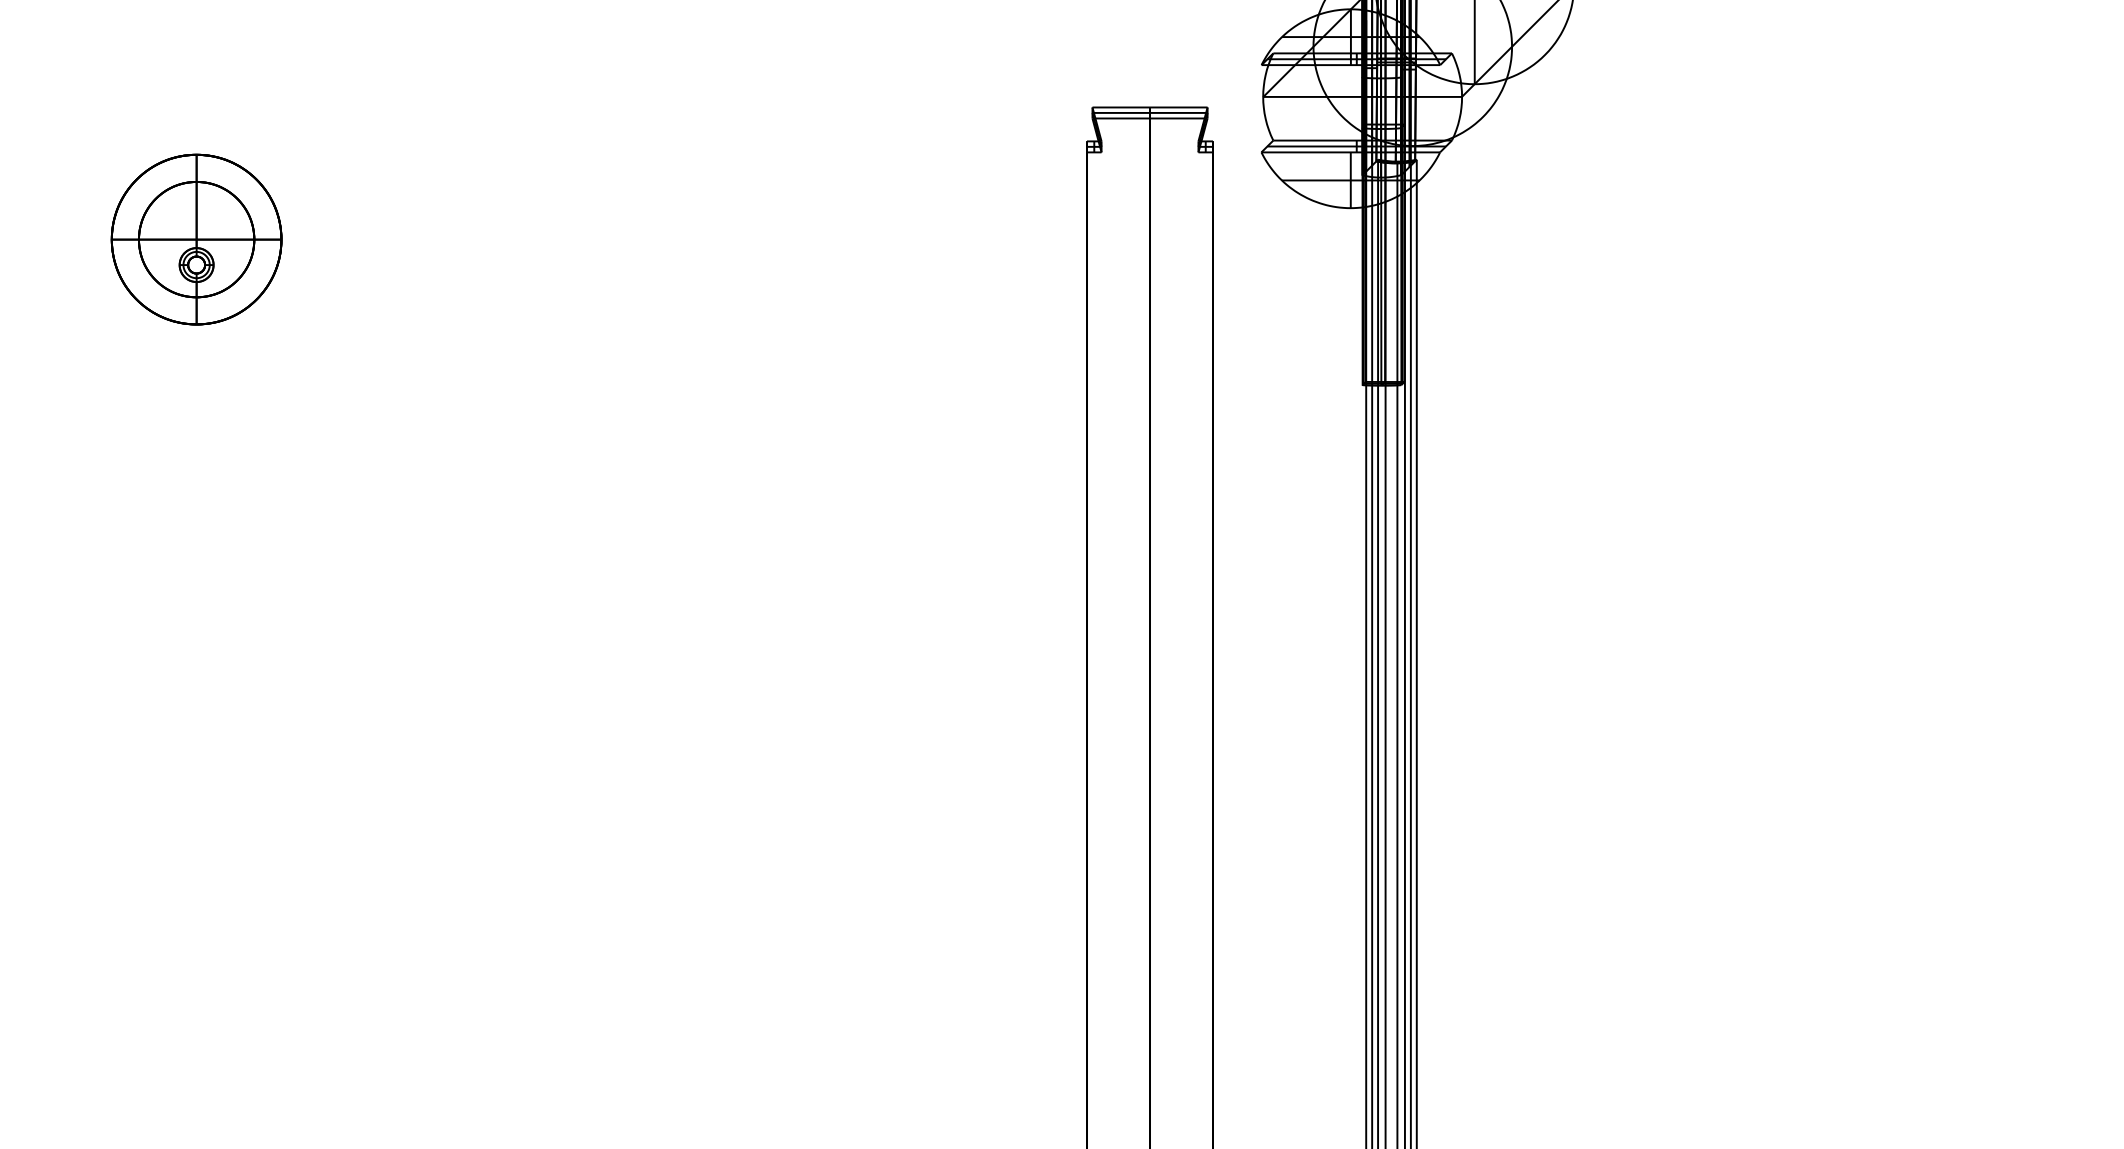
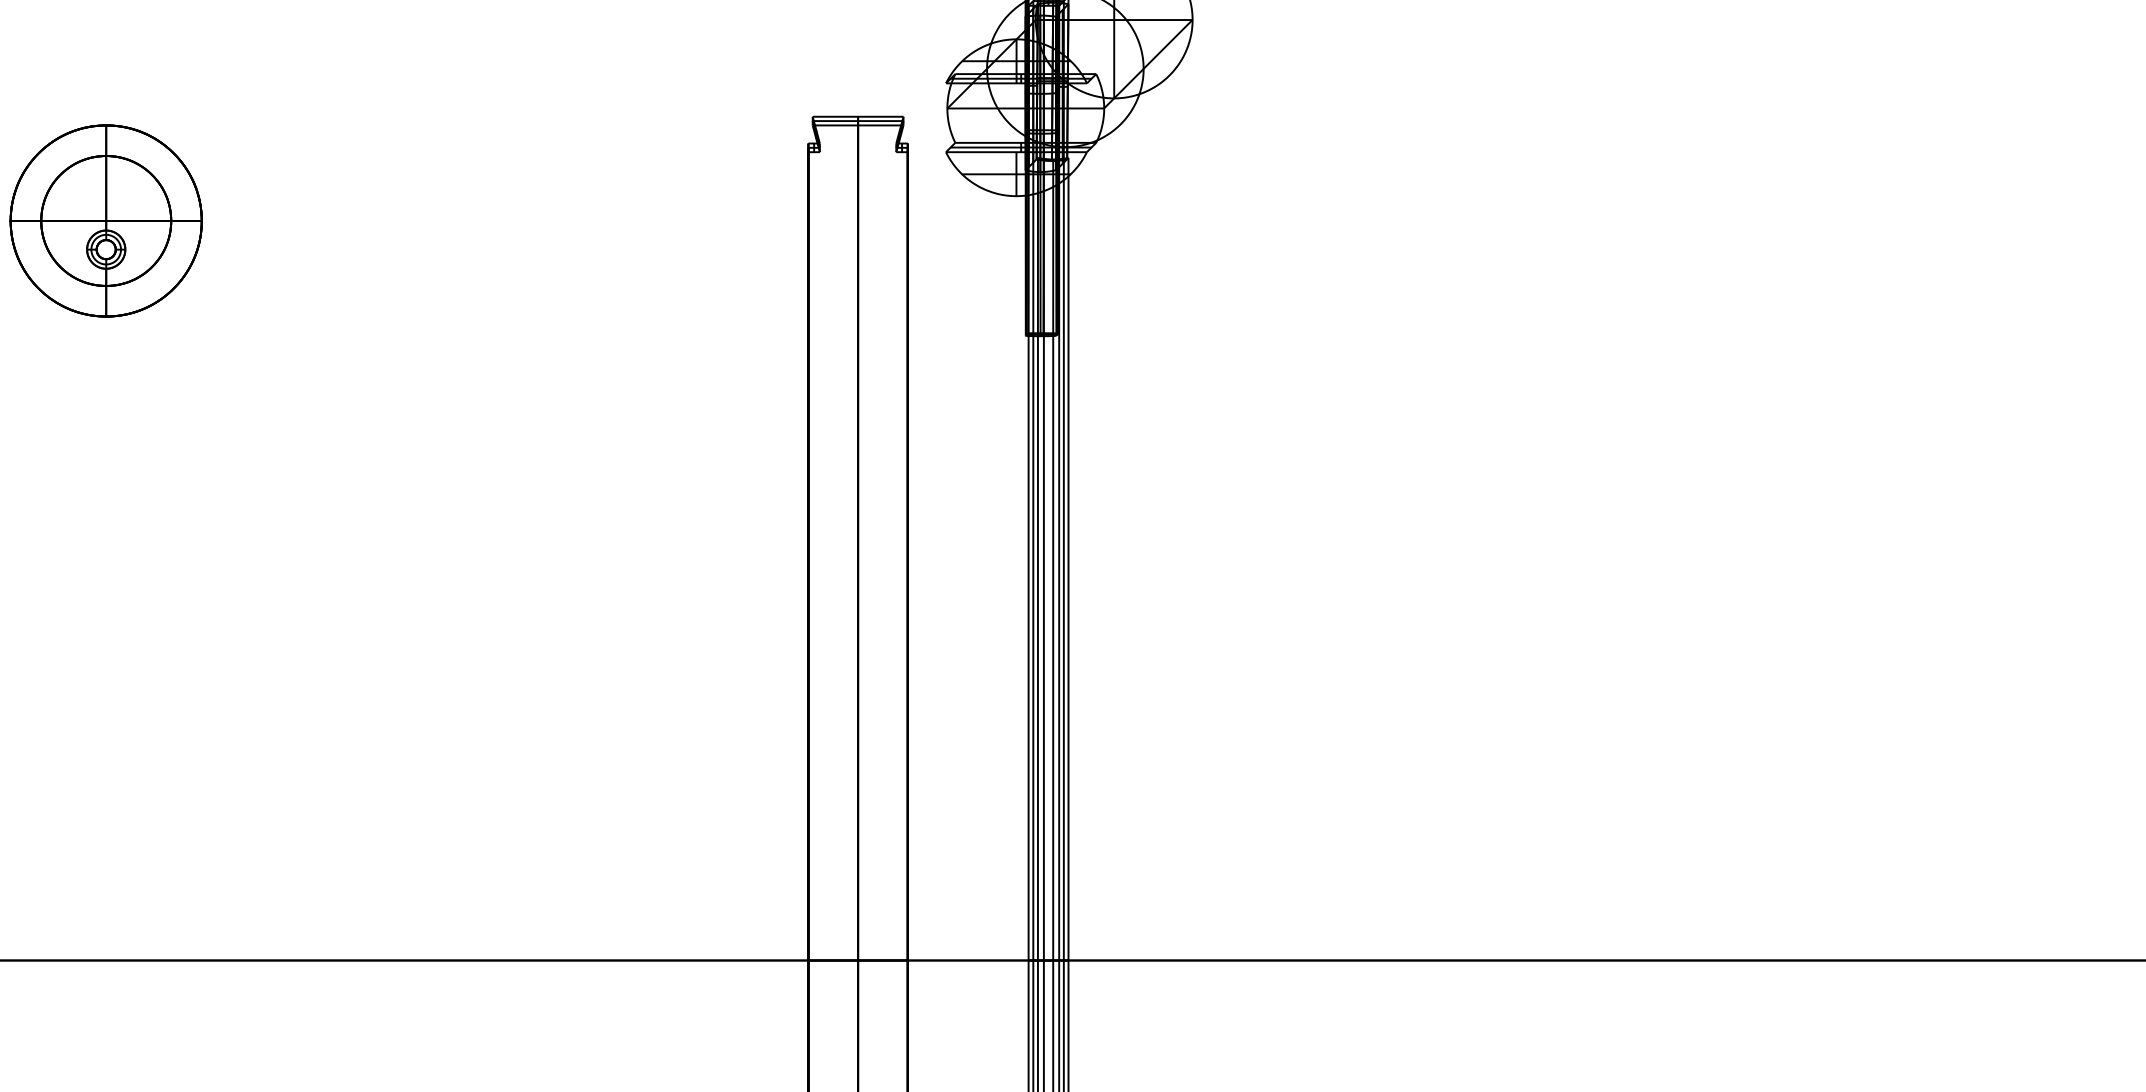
part: (195, 239) -> (105, 220), size x1.43

